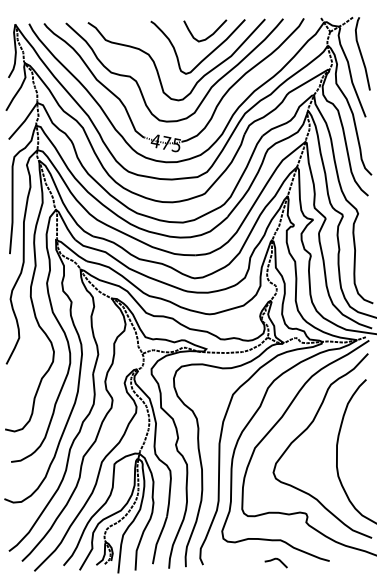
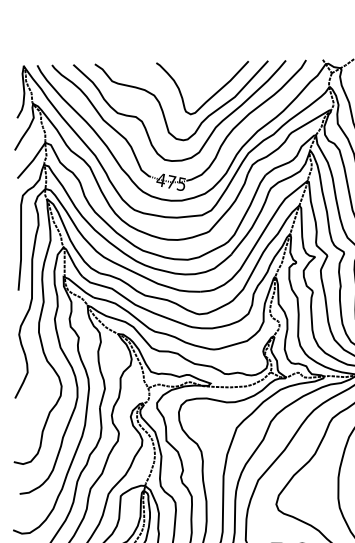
curve: (210, 34) -> (214, 75), removed

